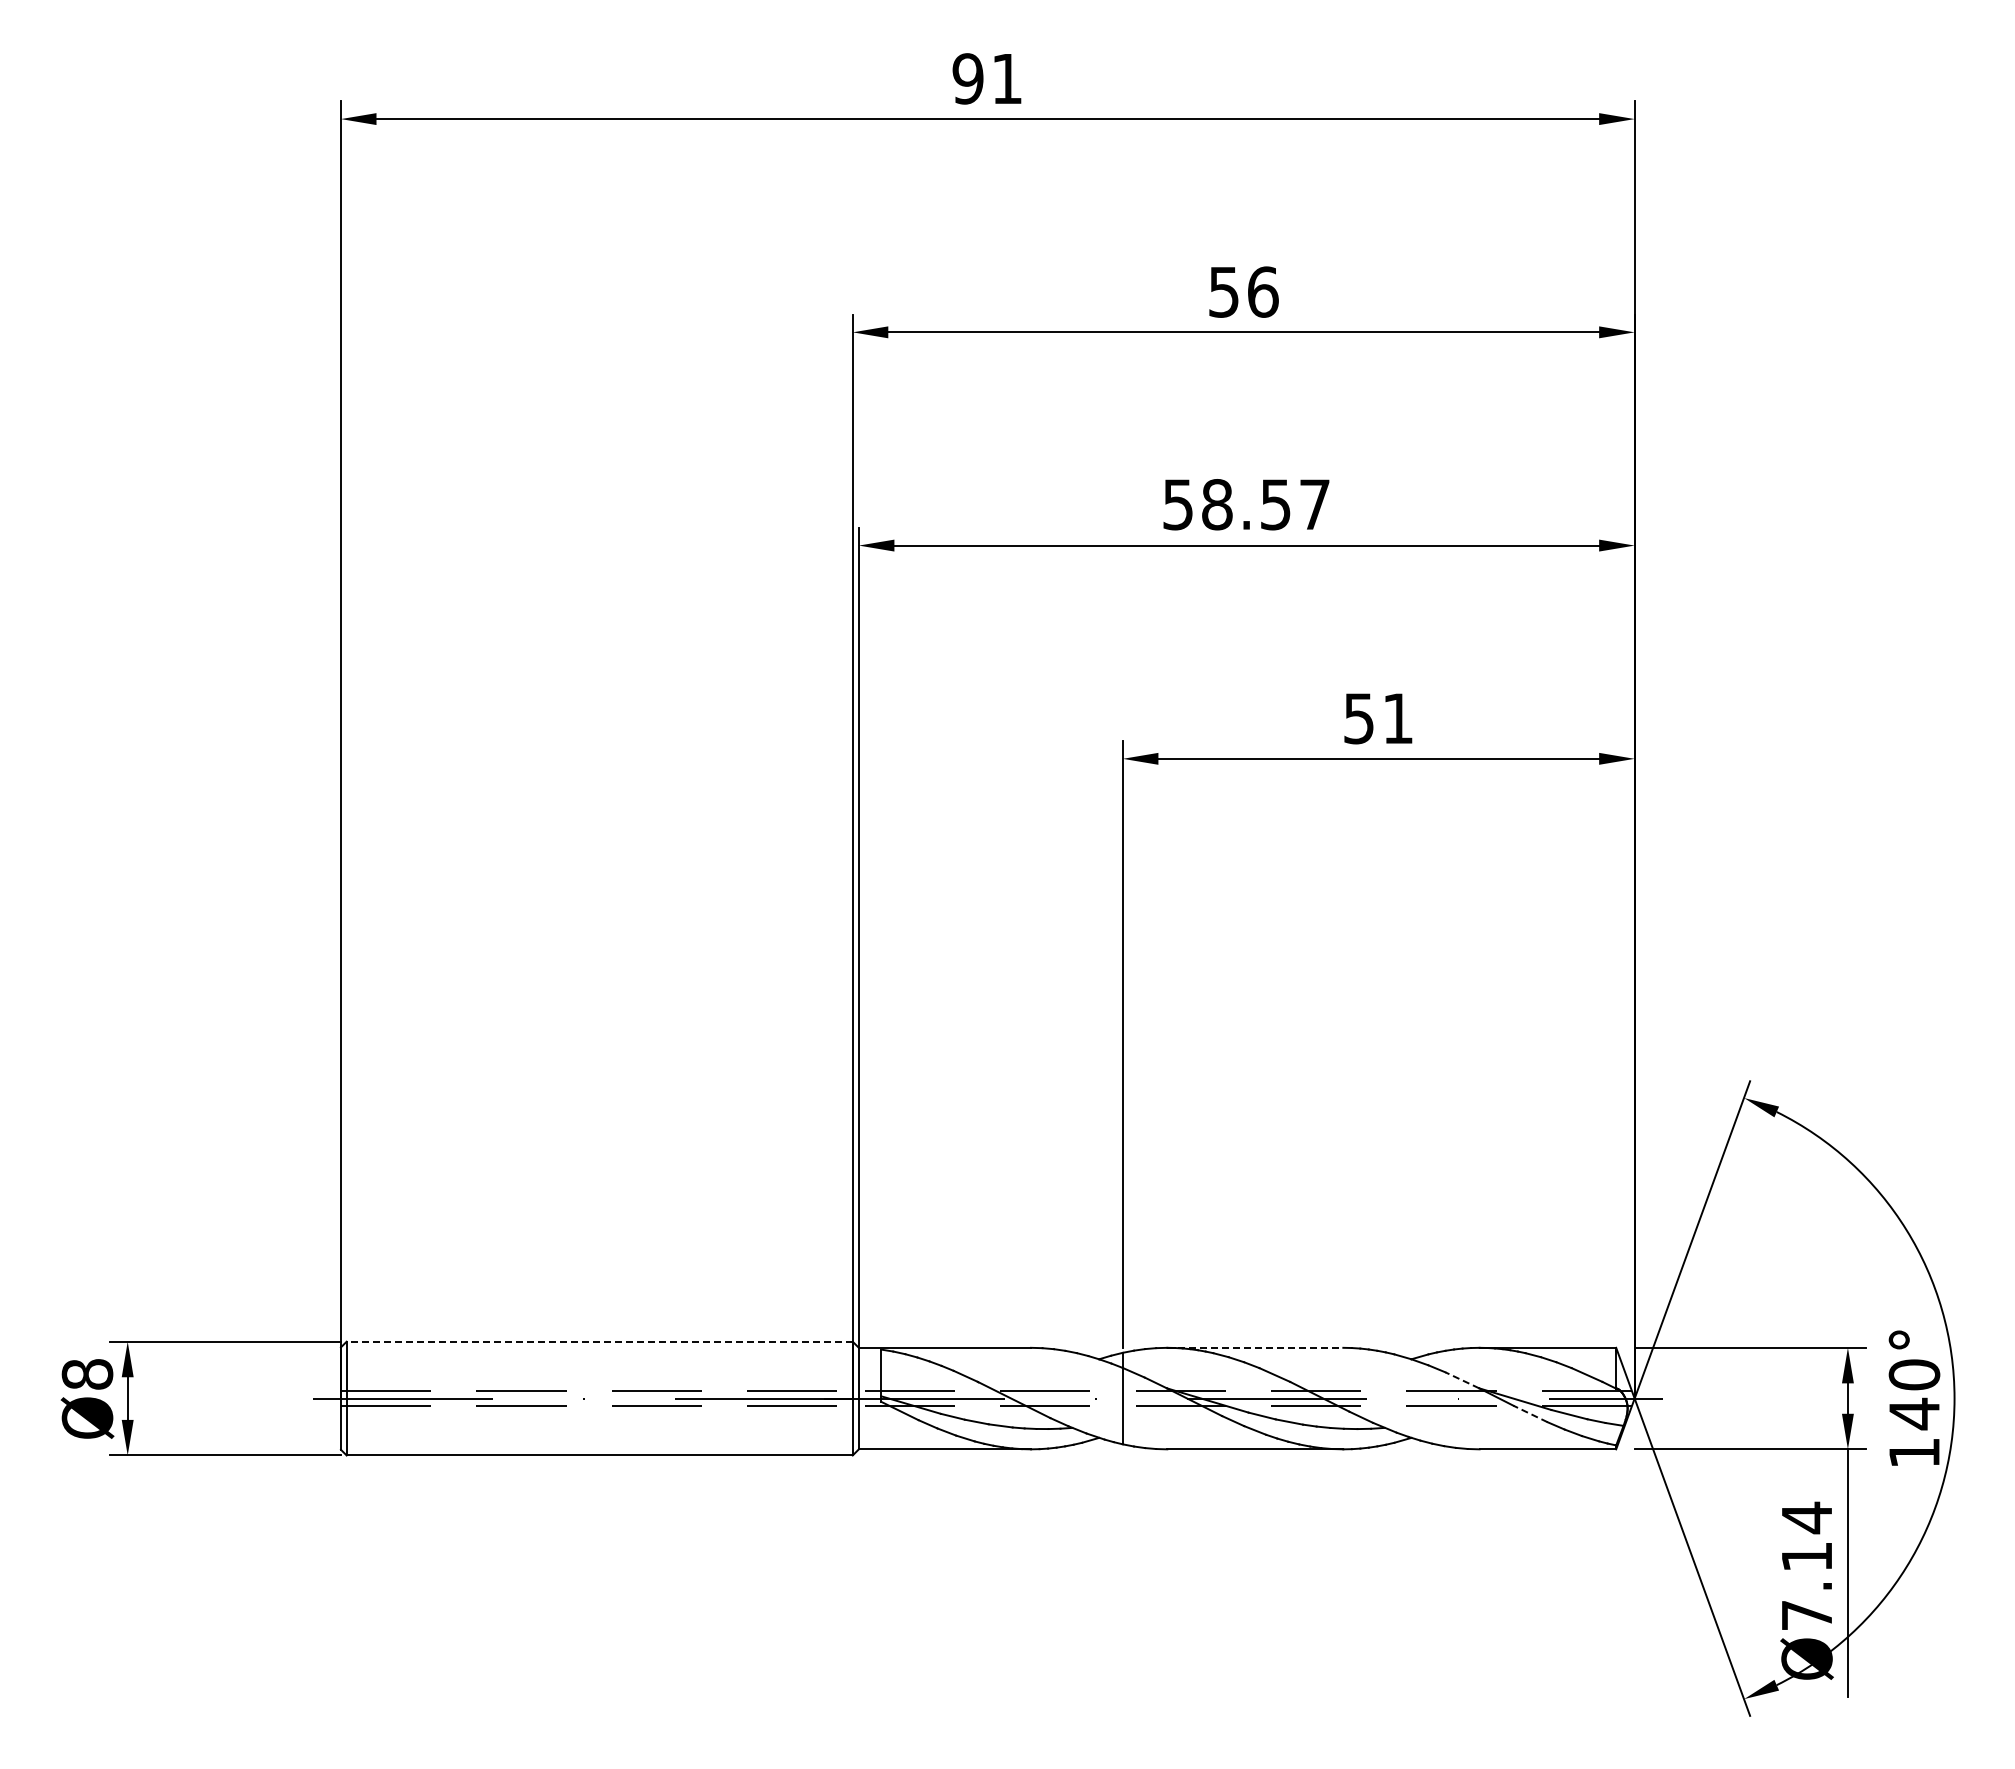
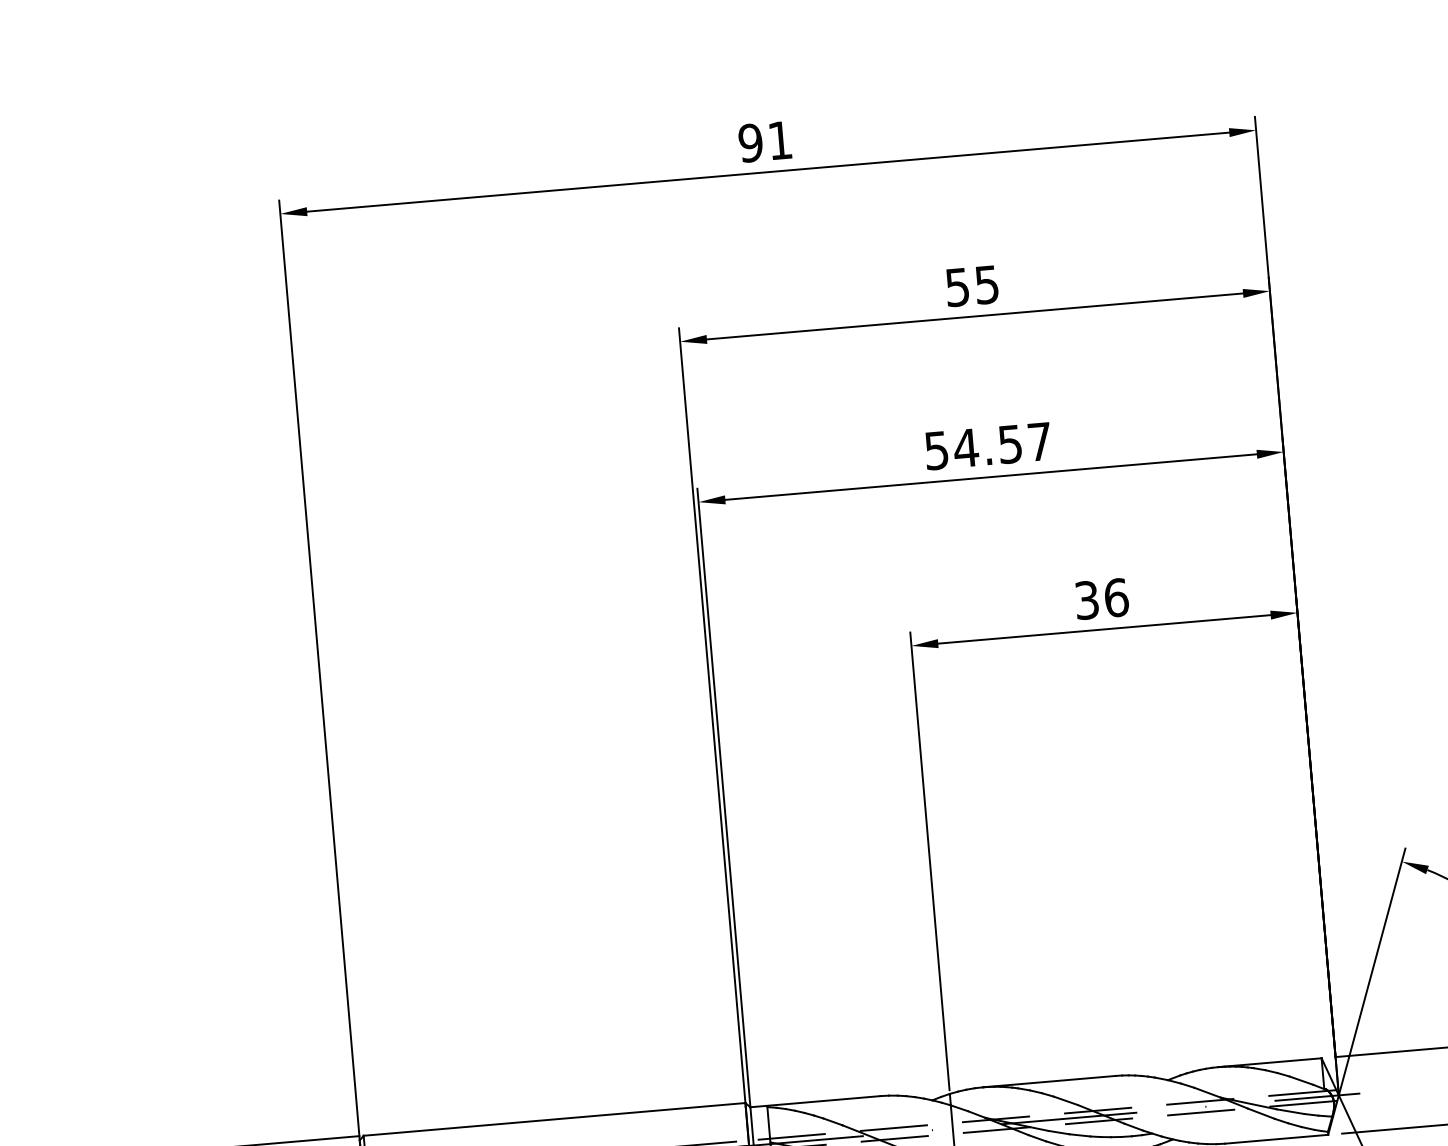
text: (1263, 291) -> (987, 284), 56 -> 55
text: (1217, 504) -> (966, 447), 58.57 -> 54.57
text: (1378, 718) -> (1101, 598), 51 -> 36
line: (599, 1341) -> (554, 1119), dashed -> solid
line: (1255, 1347) -> (1049, 1081), dashed -> solid
line: (1462, 1380) -> (1207, 1092), dashed -> solid
line: (1530, 1413) -> (1261, 1113), dashed -> solid

